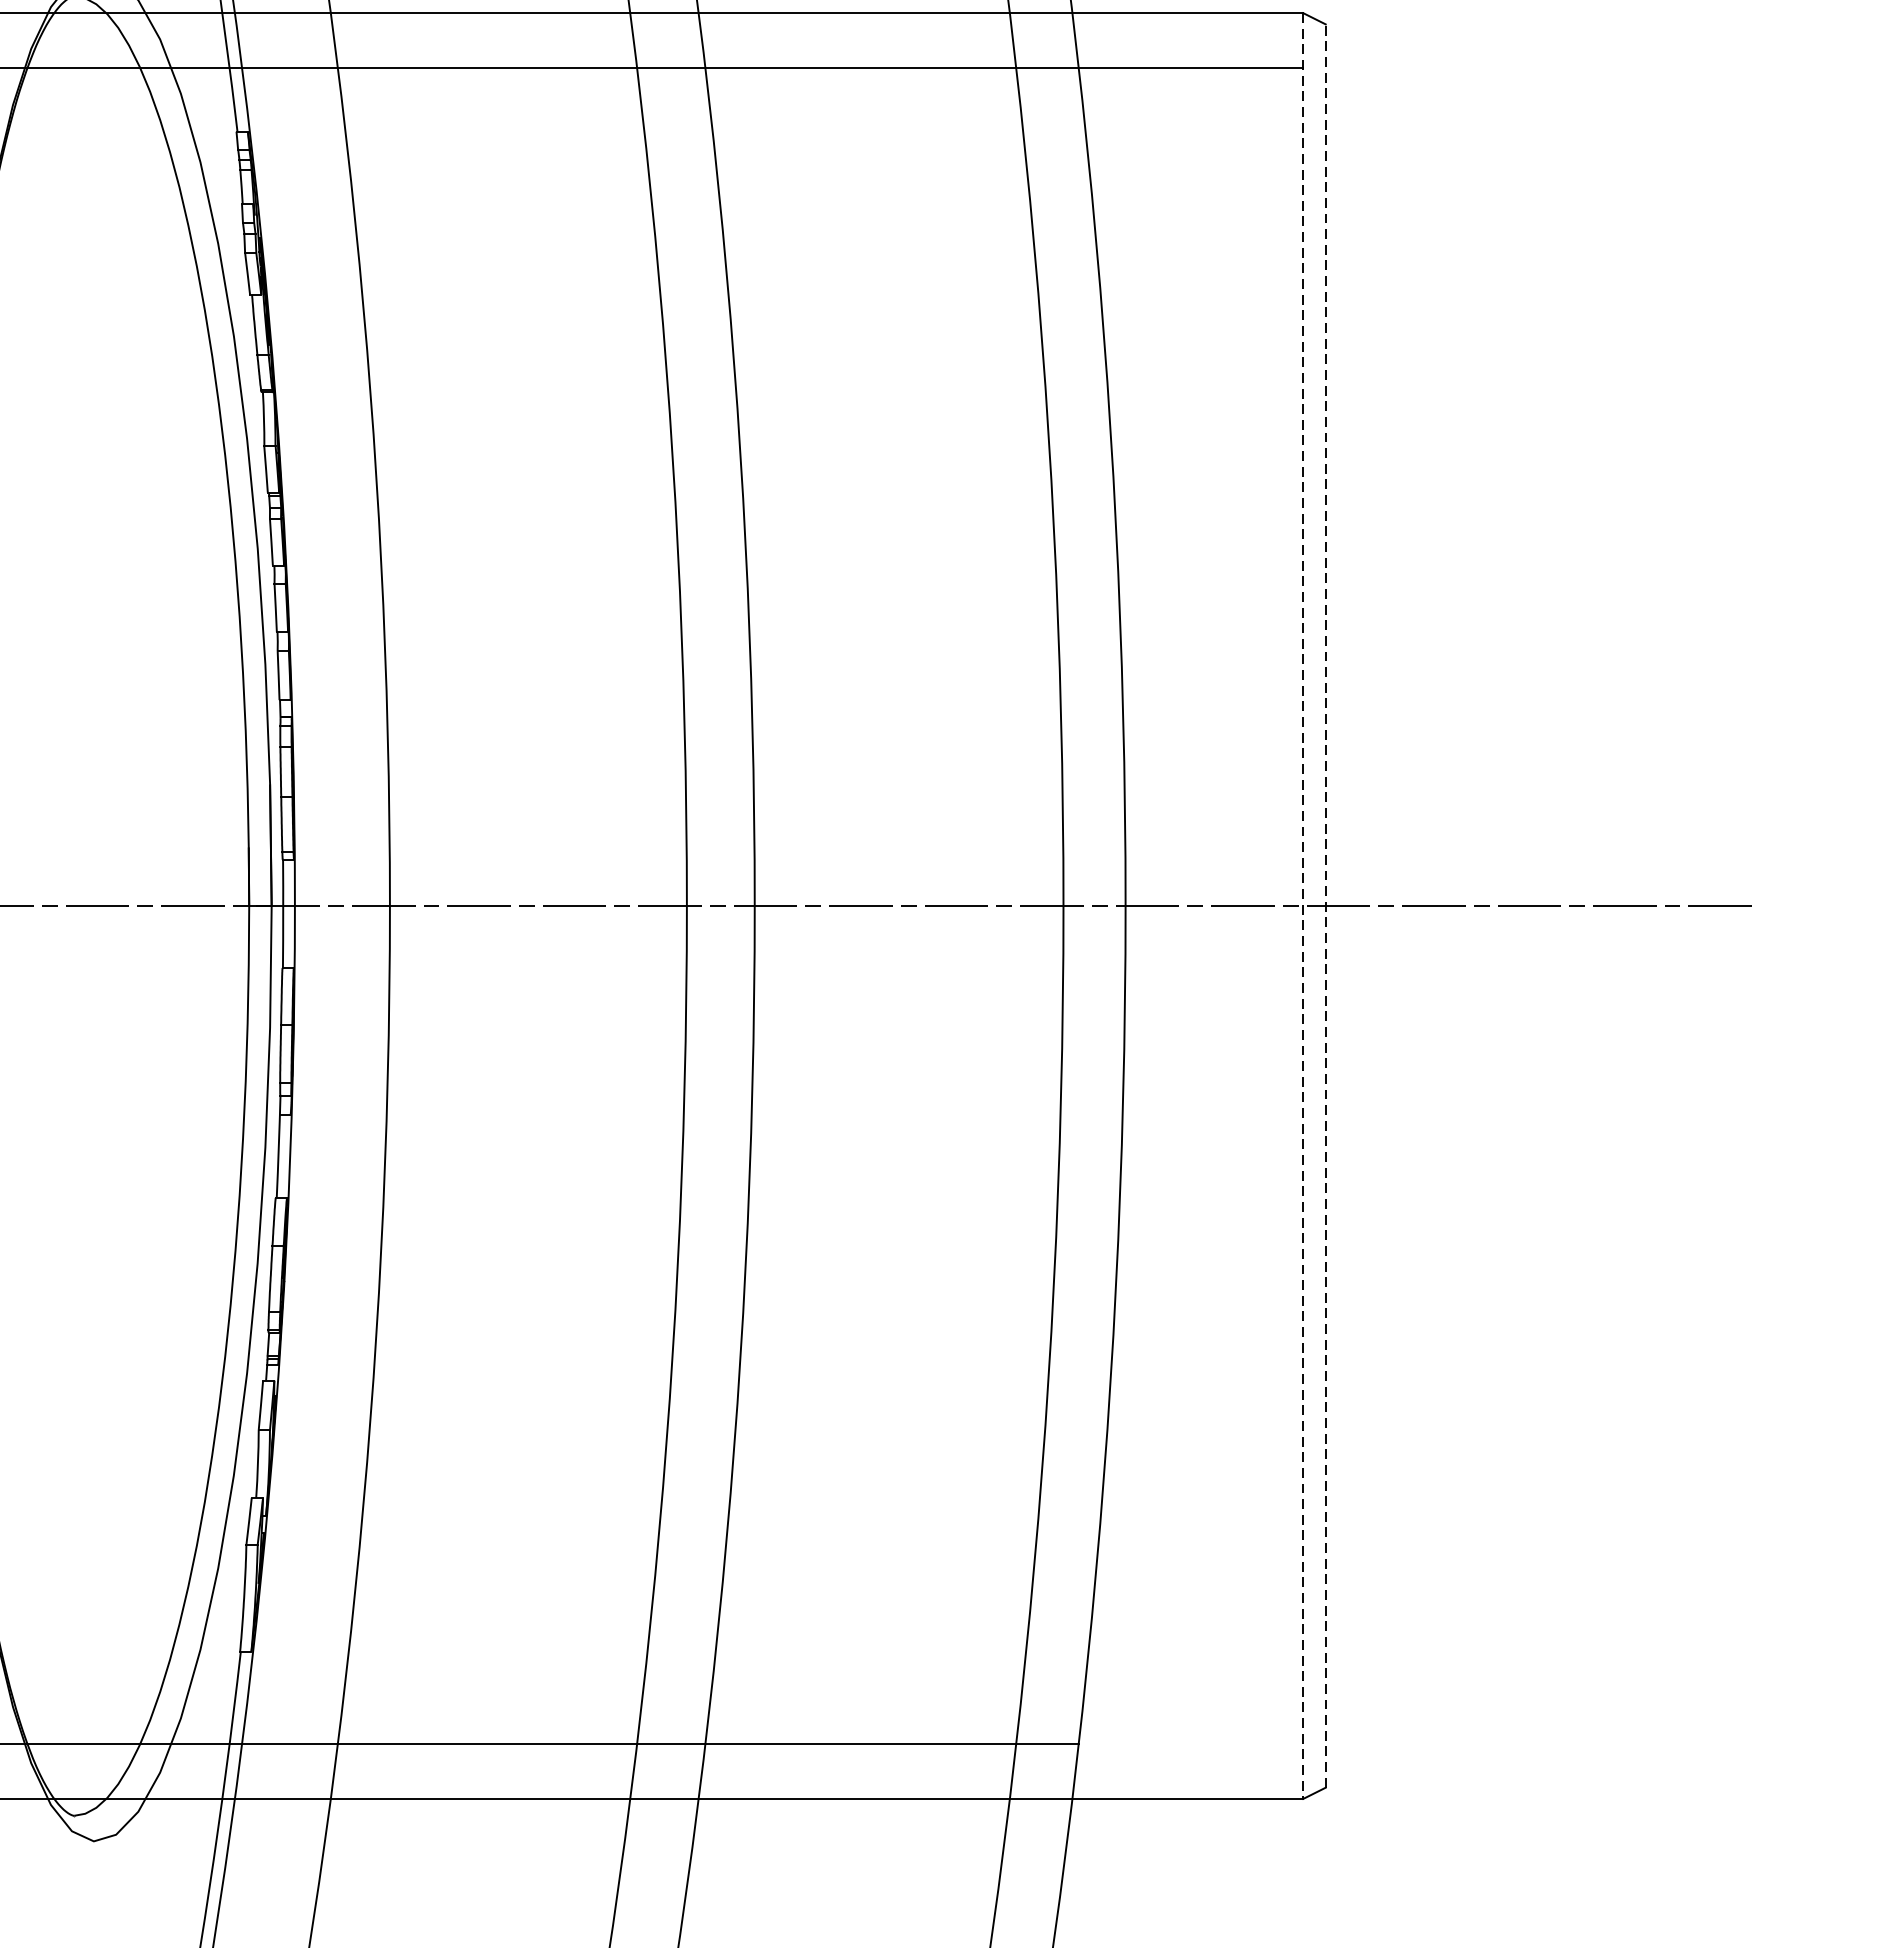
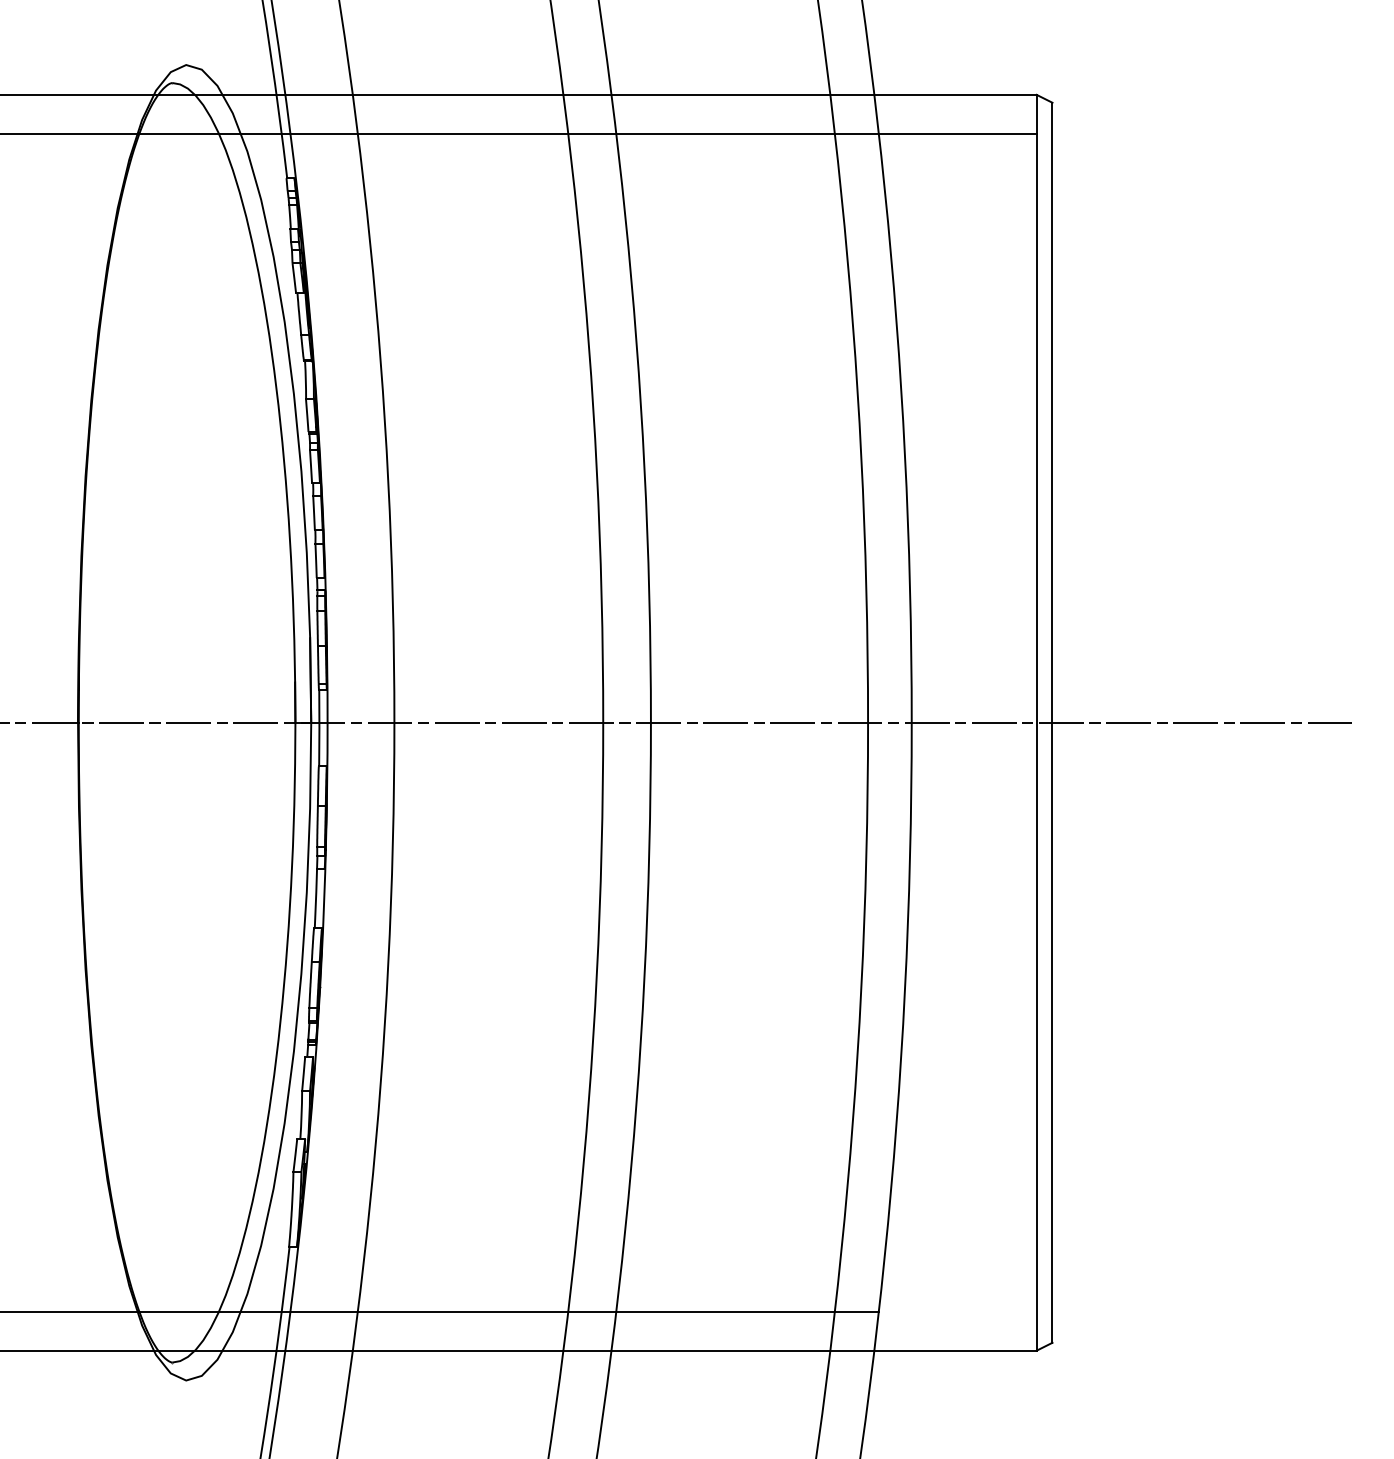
line: (1303, 905) -> (1036, 722), dashed -> solid
line: (1325, 905) -> (1052, 722), dashed -> solid

